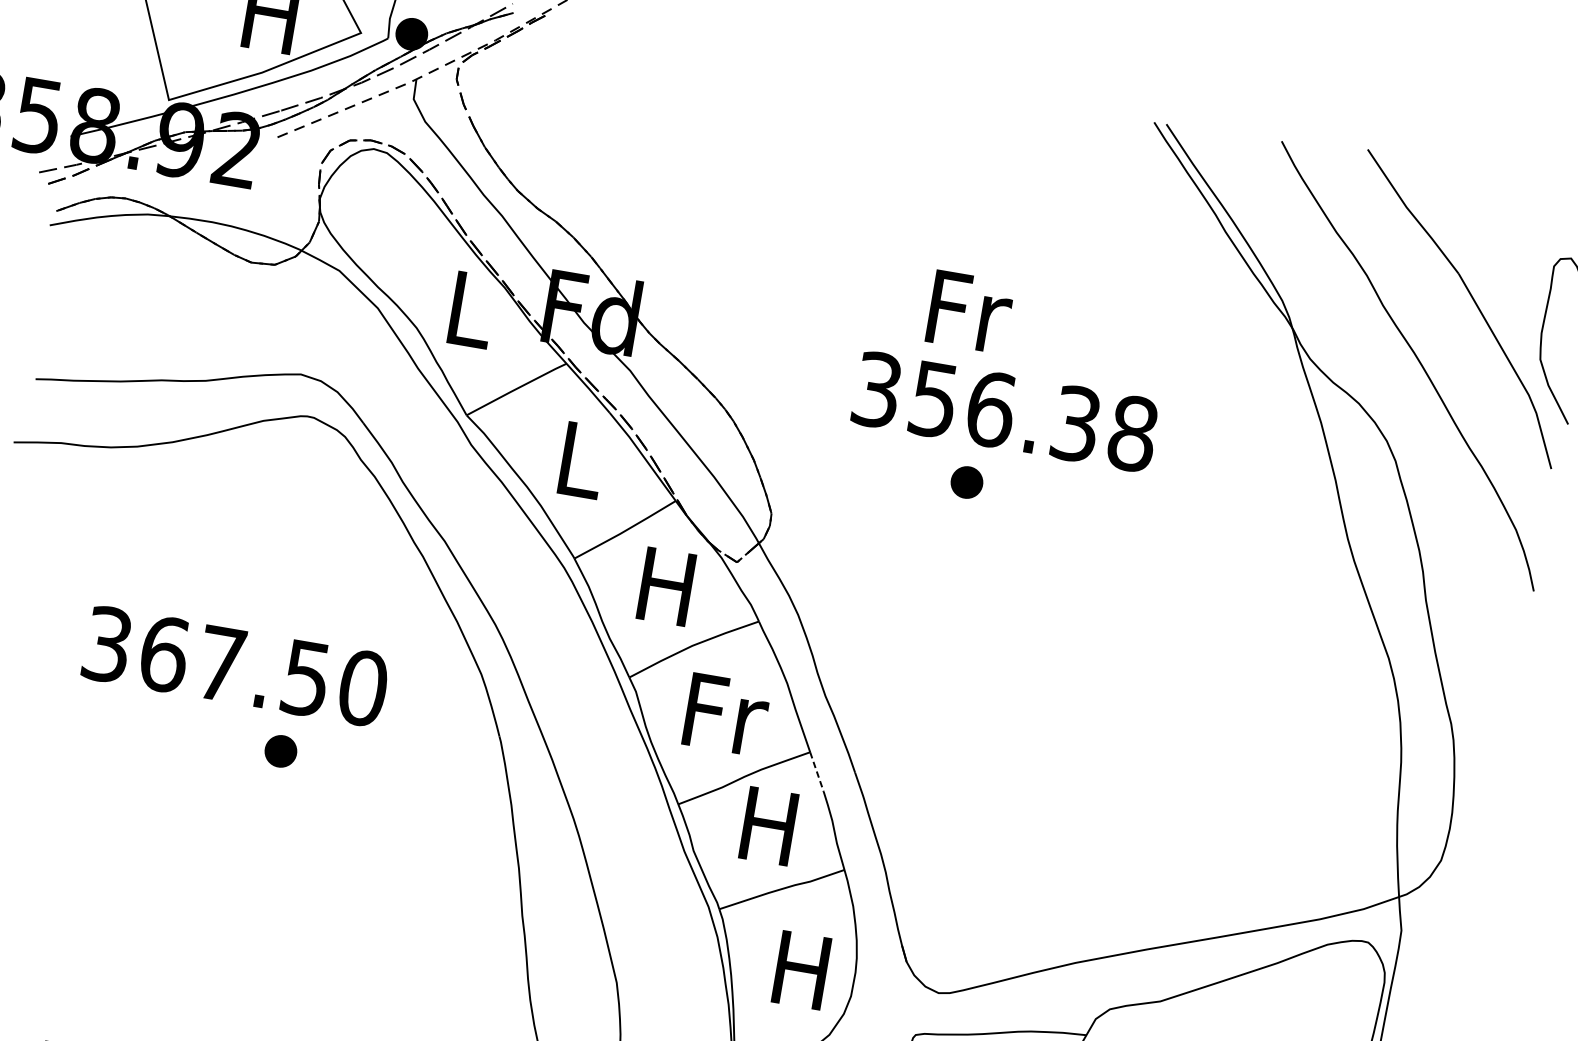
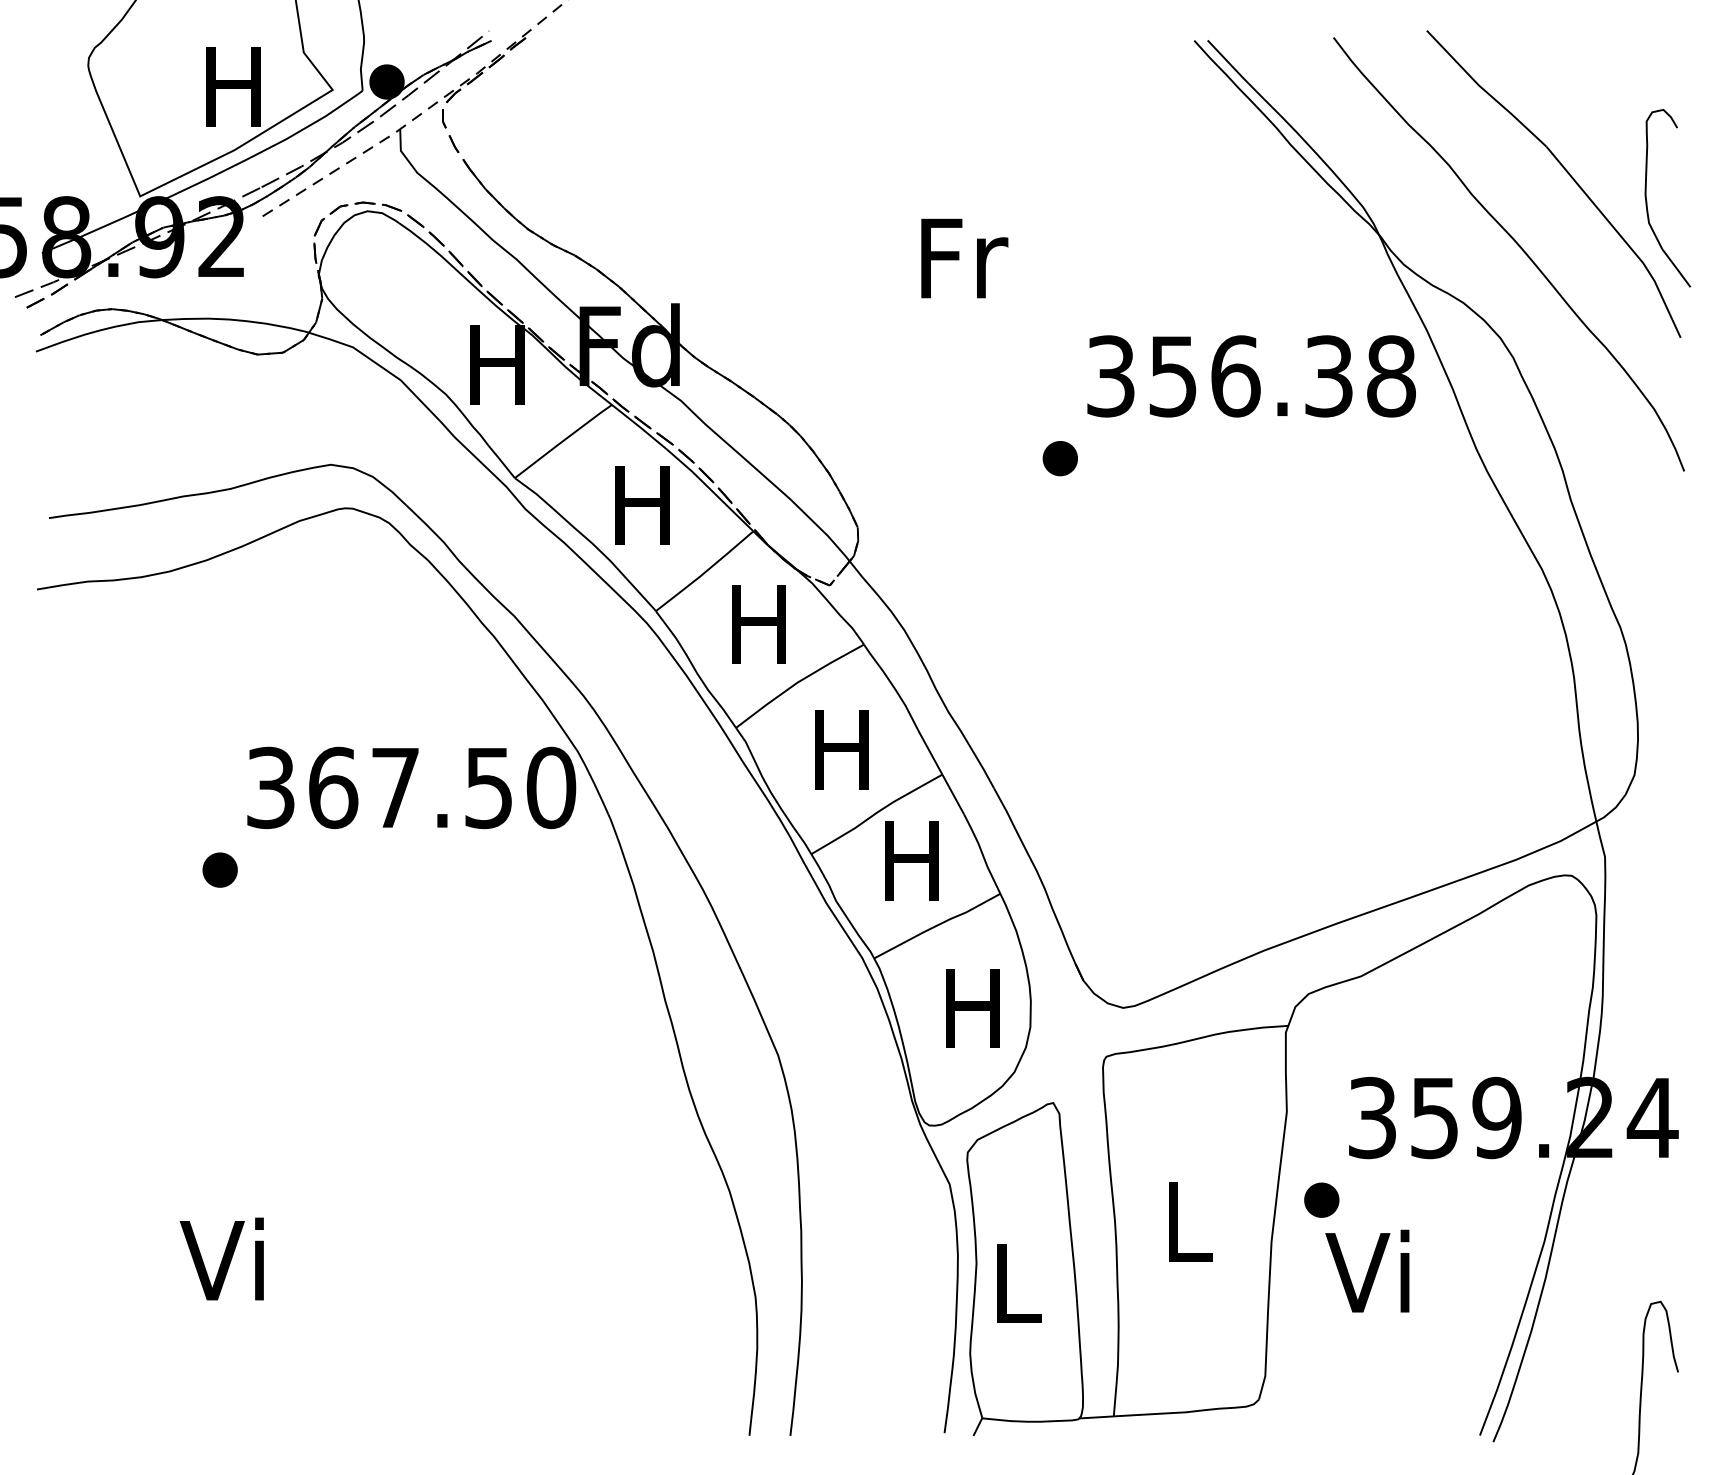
text: (468, 309) -> (497, 364), L -> H
text: (969, 312) -> (964, 258), moved
text: (1005, 412) -> (1251, 376), moved
text: (578, 460) -> (642, 505), L -> H
text: (235, 666) -> (411, 787), moved
text: (726, 714) -> (846, 749), Fr -> H
part: (280, 750) -> (219, 869), moved
line: (817, 773) -> (953, 795), dashed -> solid

